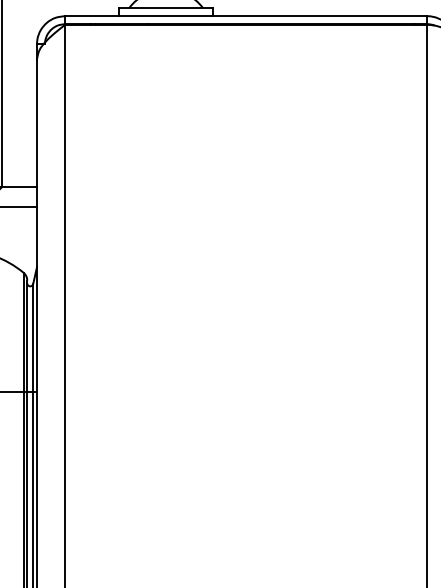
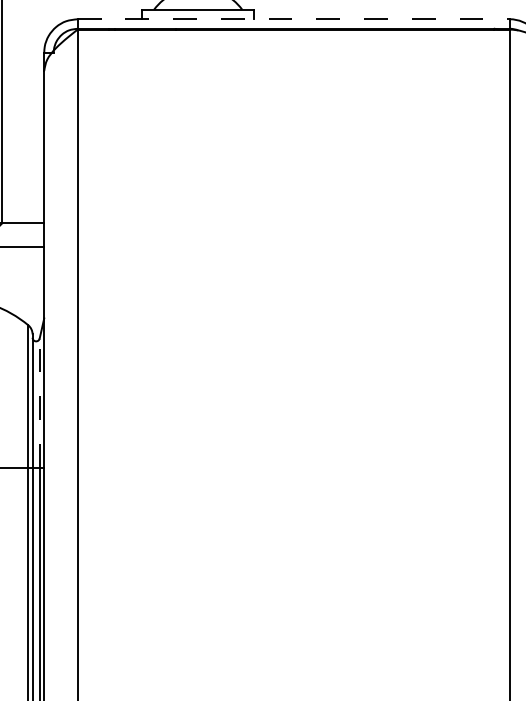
line: (246, 16) -> (293, 19), solid -> dashed
line: (33, 338) -> (39, 403), solid -> dashed

